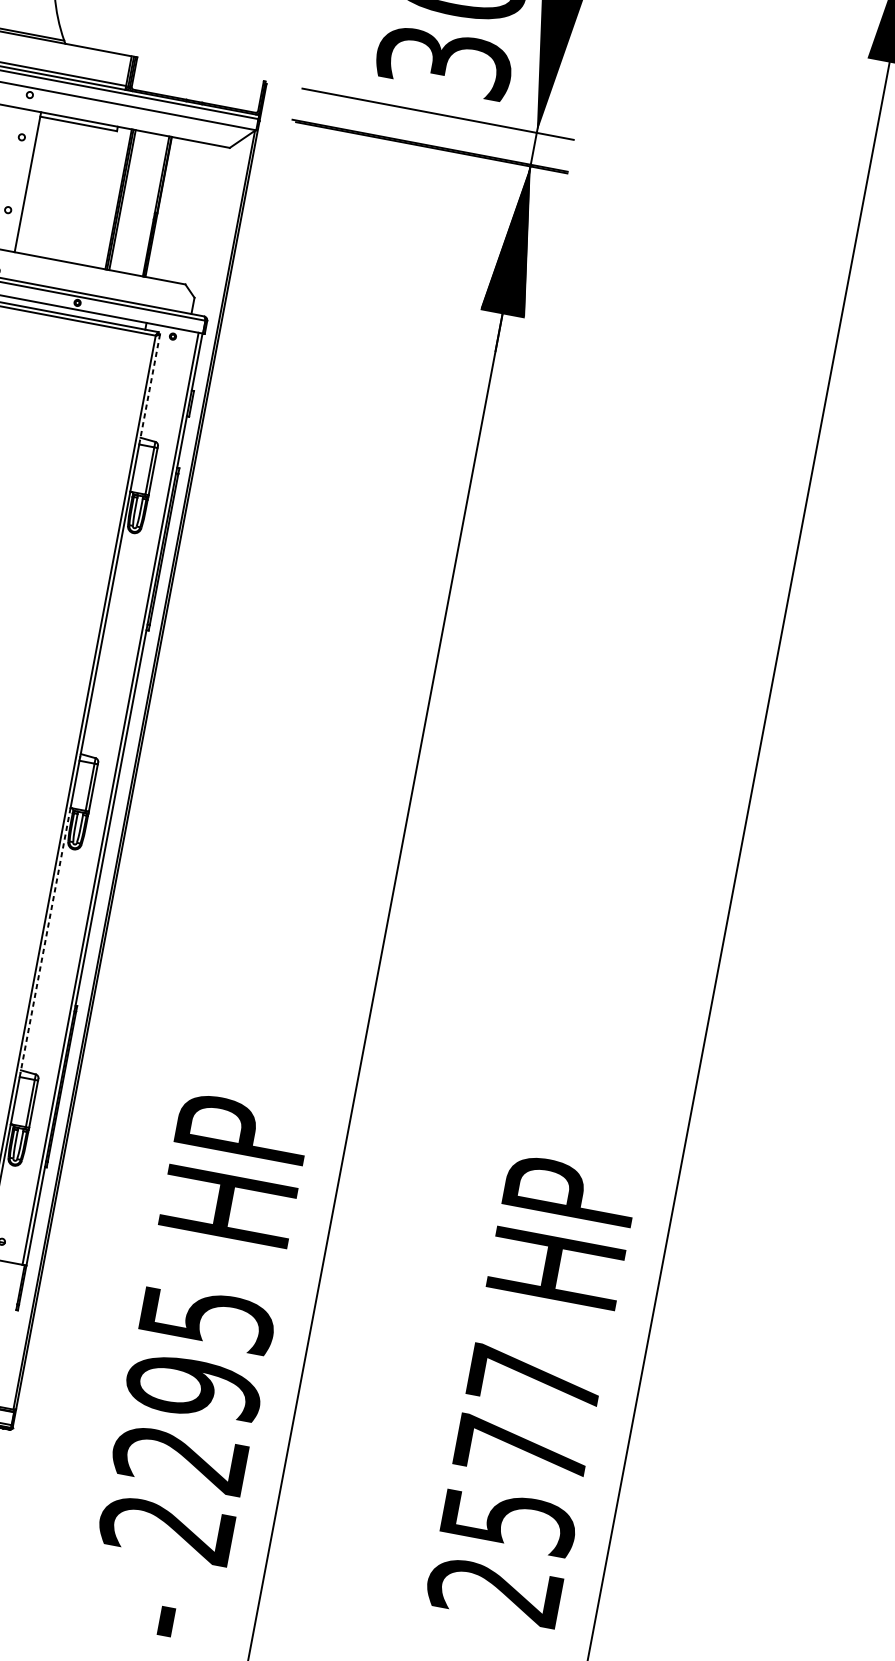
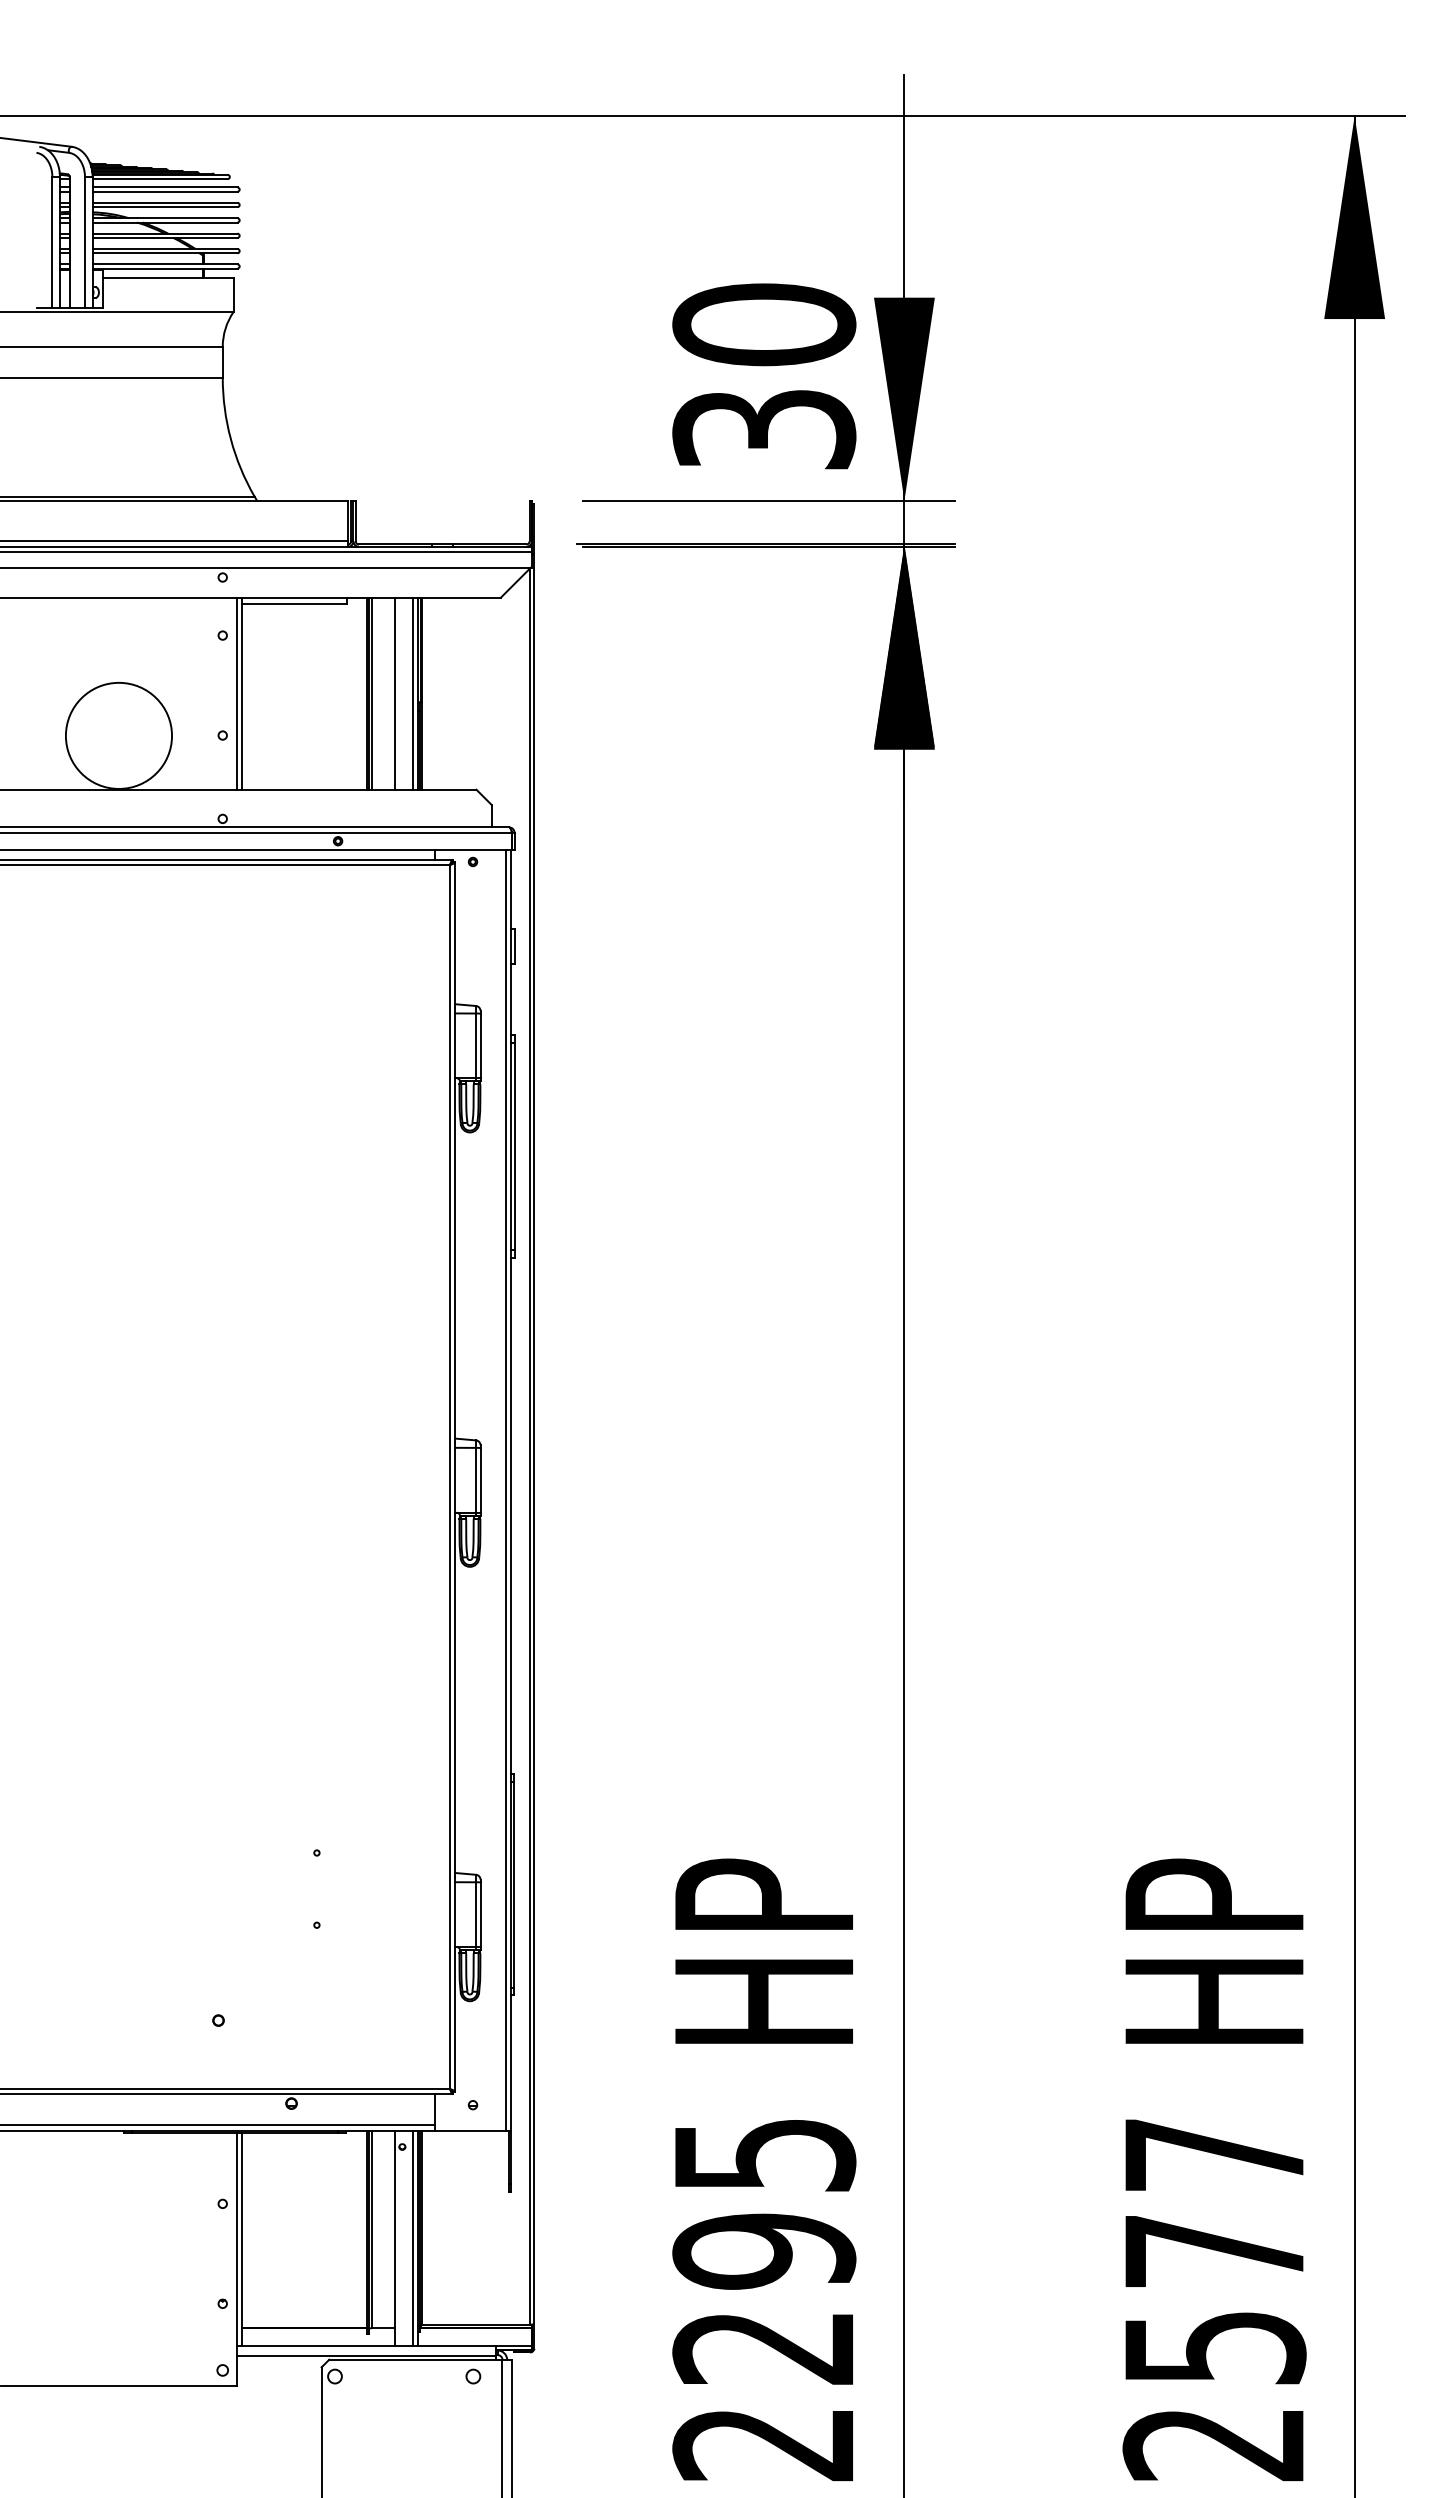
line: (23, 181) -> (236, 693), added
line: (138, 203) -> (394, 693), added
line: (152, 205) -> (412, 693), added
line: (150, 387) -> (455, 935), dashed -> solid
line: (45, 941) -> (455, 1695), dashed -> solid

